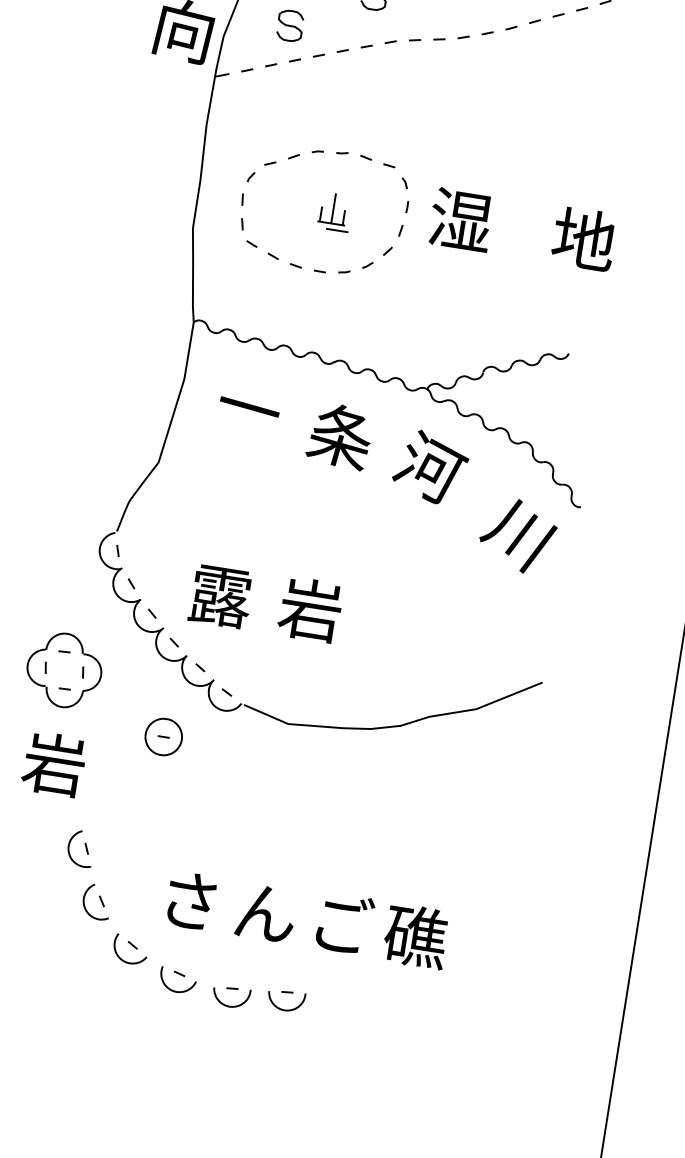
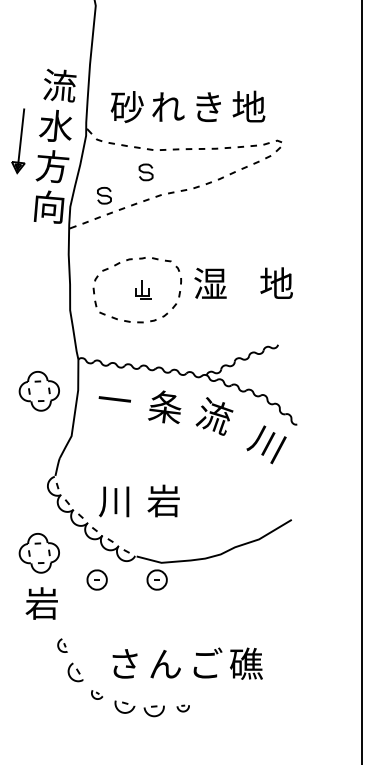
part: (110, 369) -> (38, 391), added
text: (429, 467) -> (214, 416), 河 -> 流
text: (220, 596) -> (115, 501), 露 -> 川
part: (274, 753) -> (156, 579), added
part: (80, 848) -> (62, 645), size x0.7
part: (128, 949) -> (96, 694), size x0.6
part: (284, 1000) -> (182, 708), size x0.6

